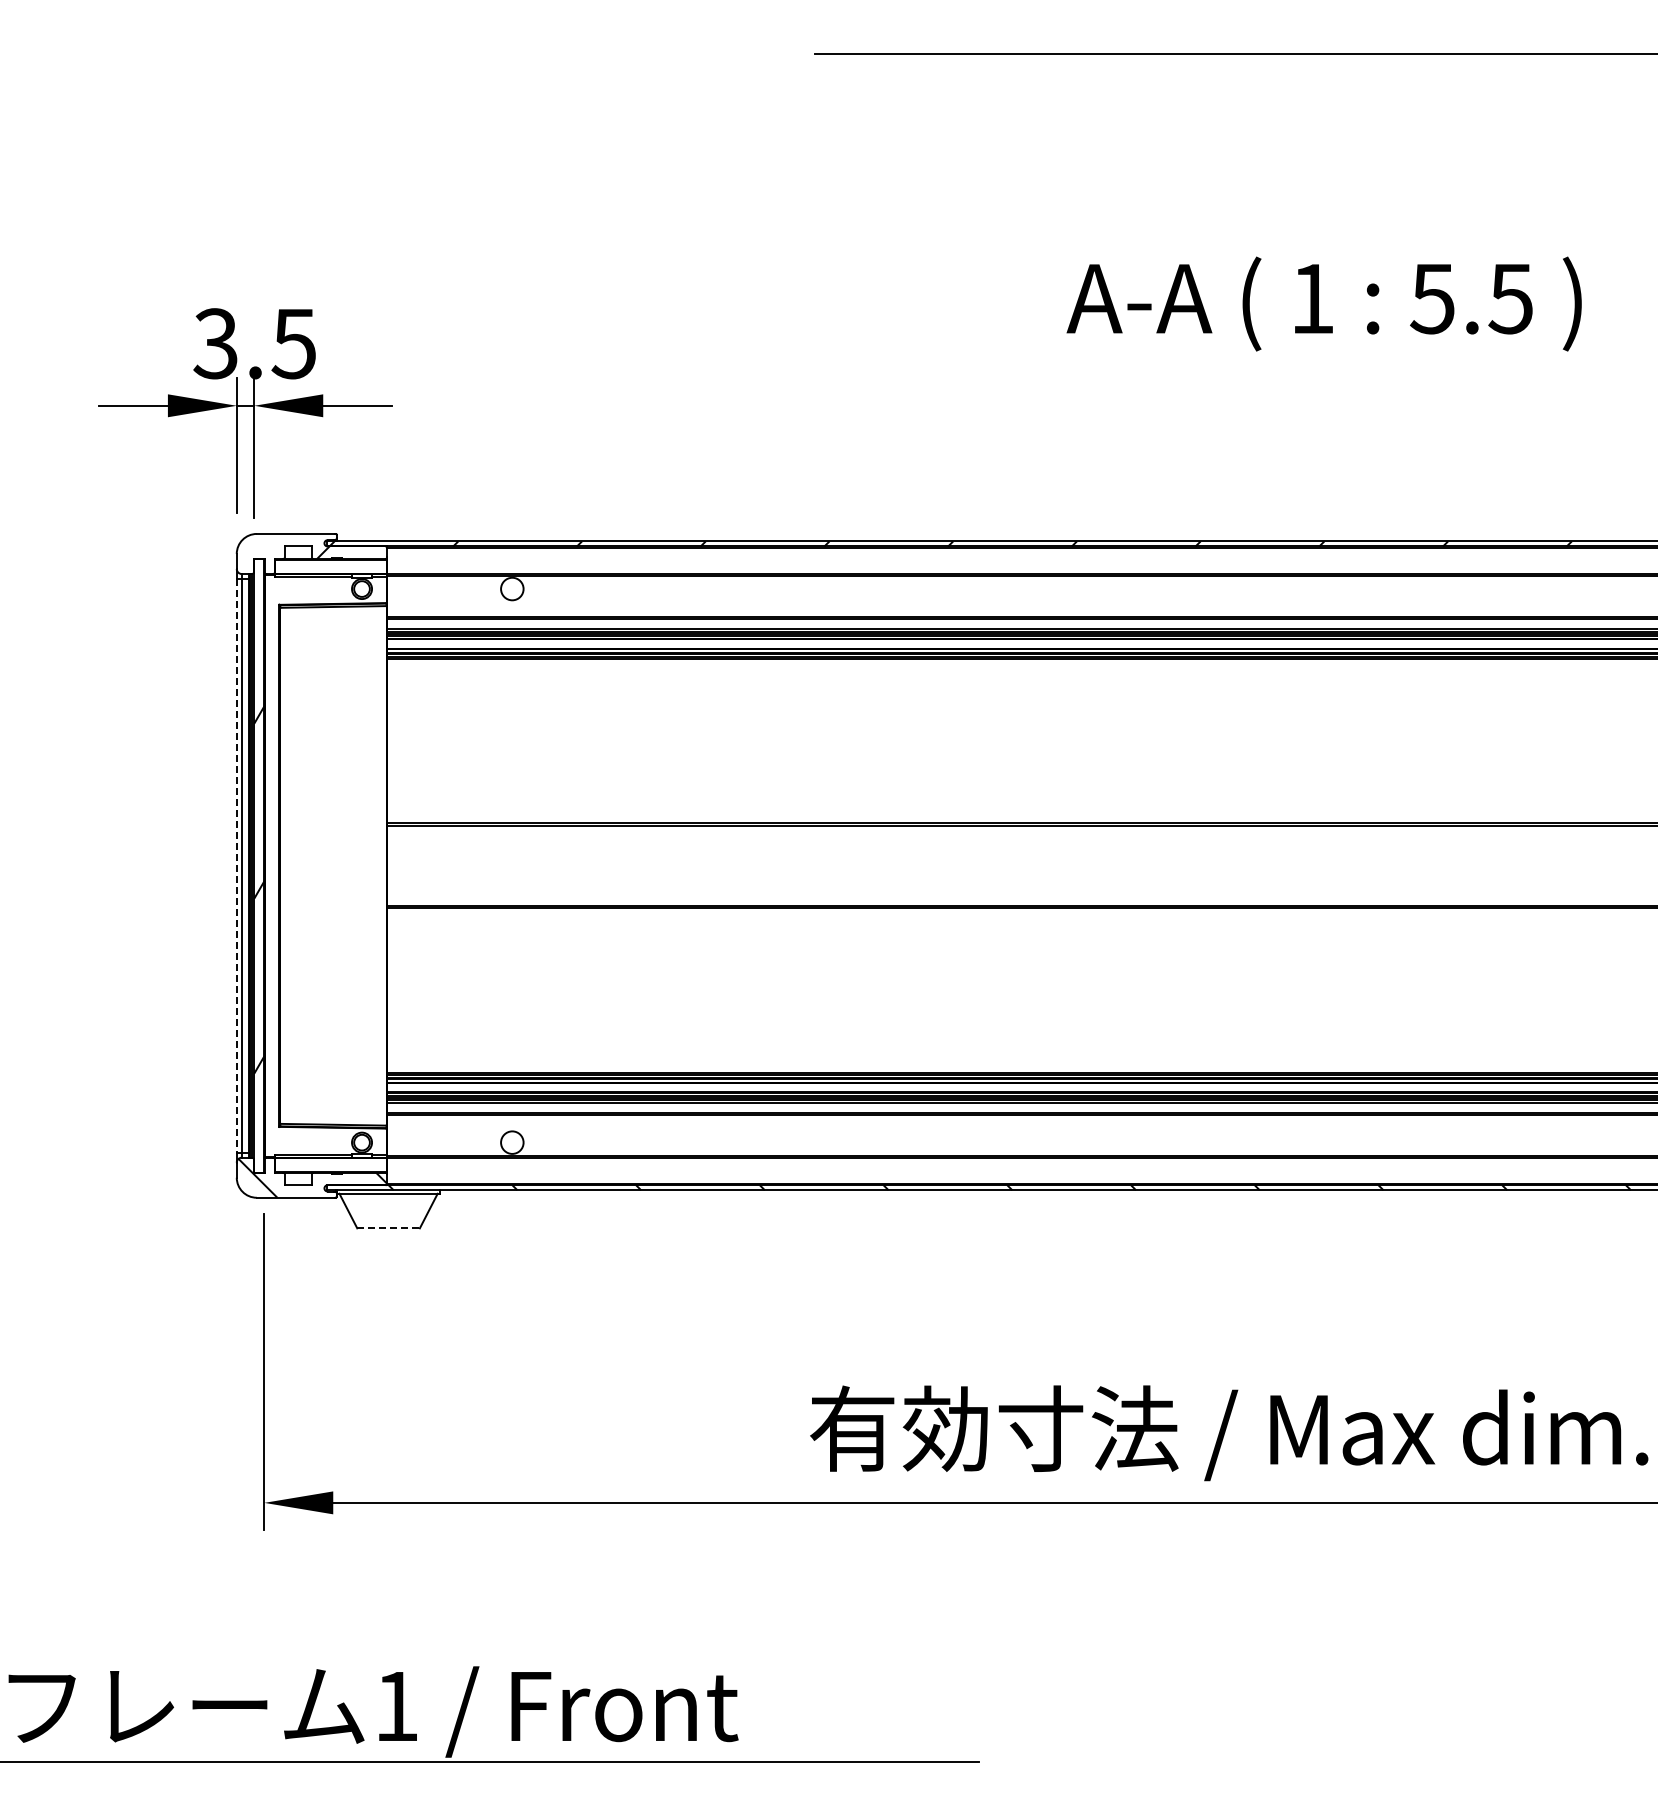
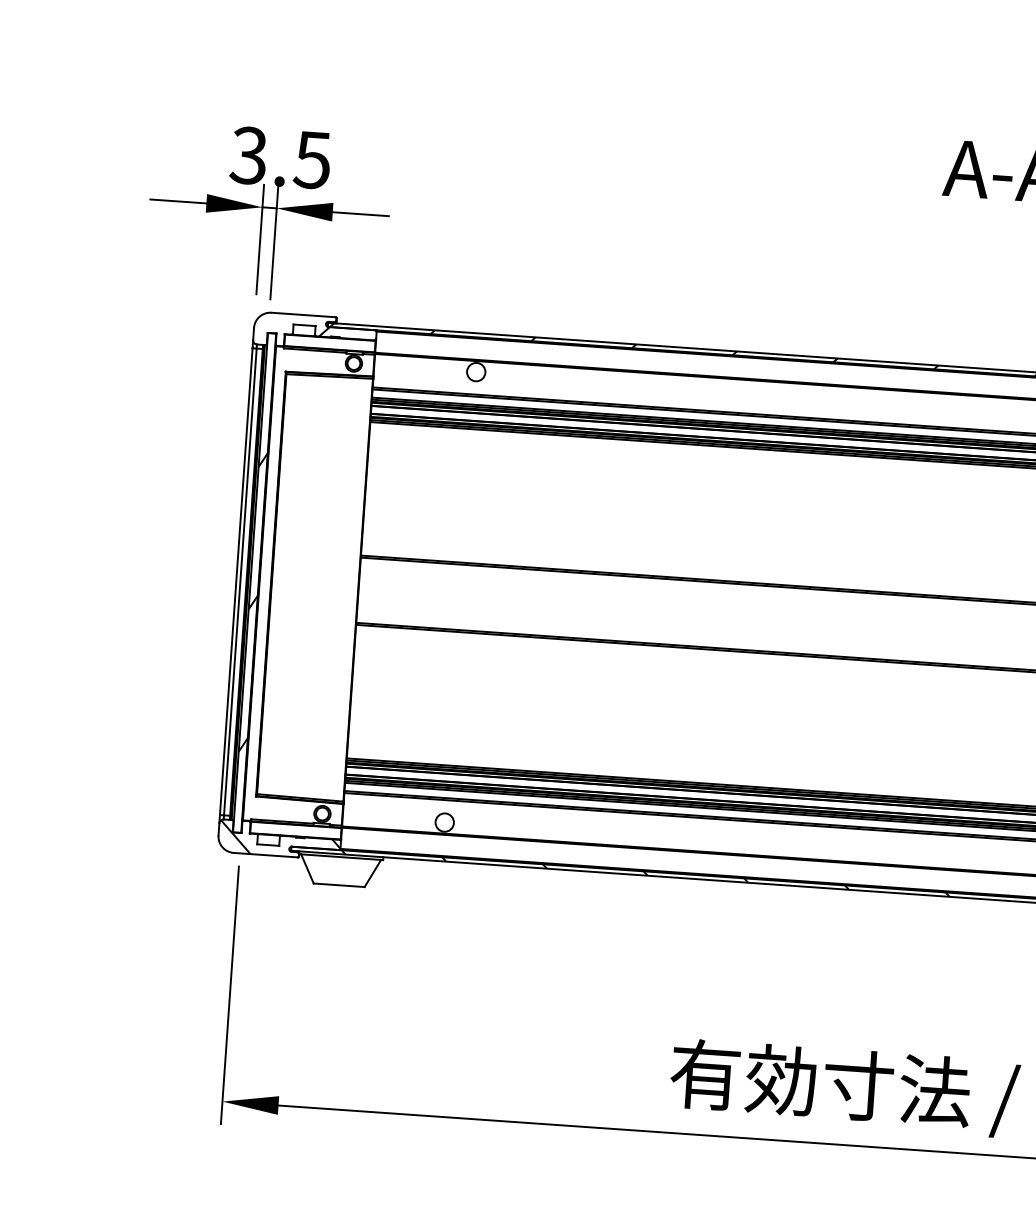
line: (236, 865) -> (236, 581), dashed -> solid
line: (389, 1228) -> (339, 885), dashed -> solid

